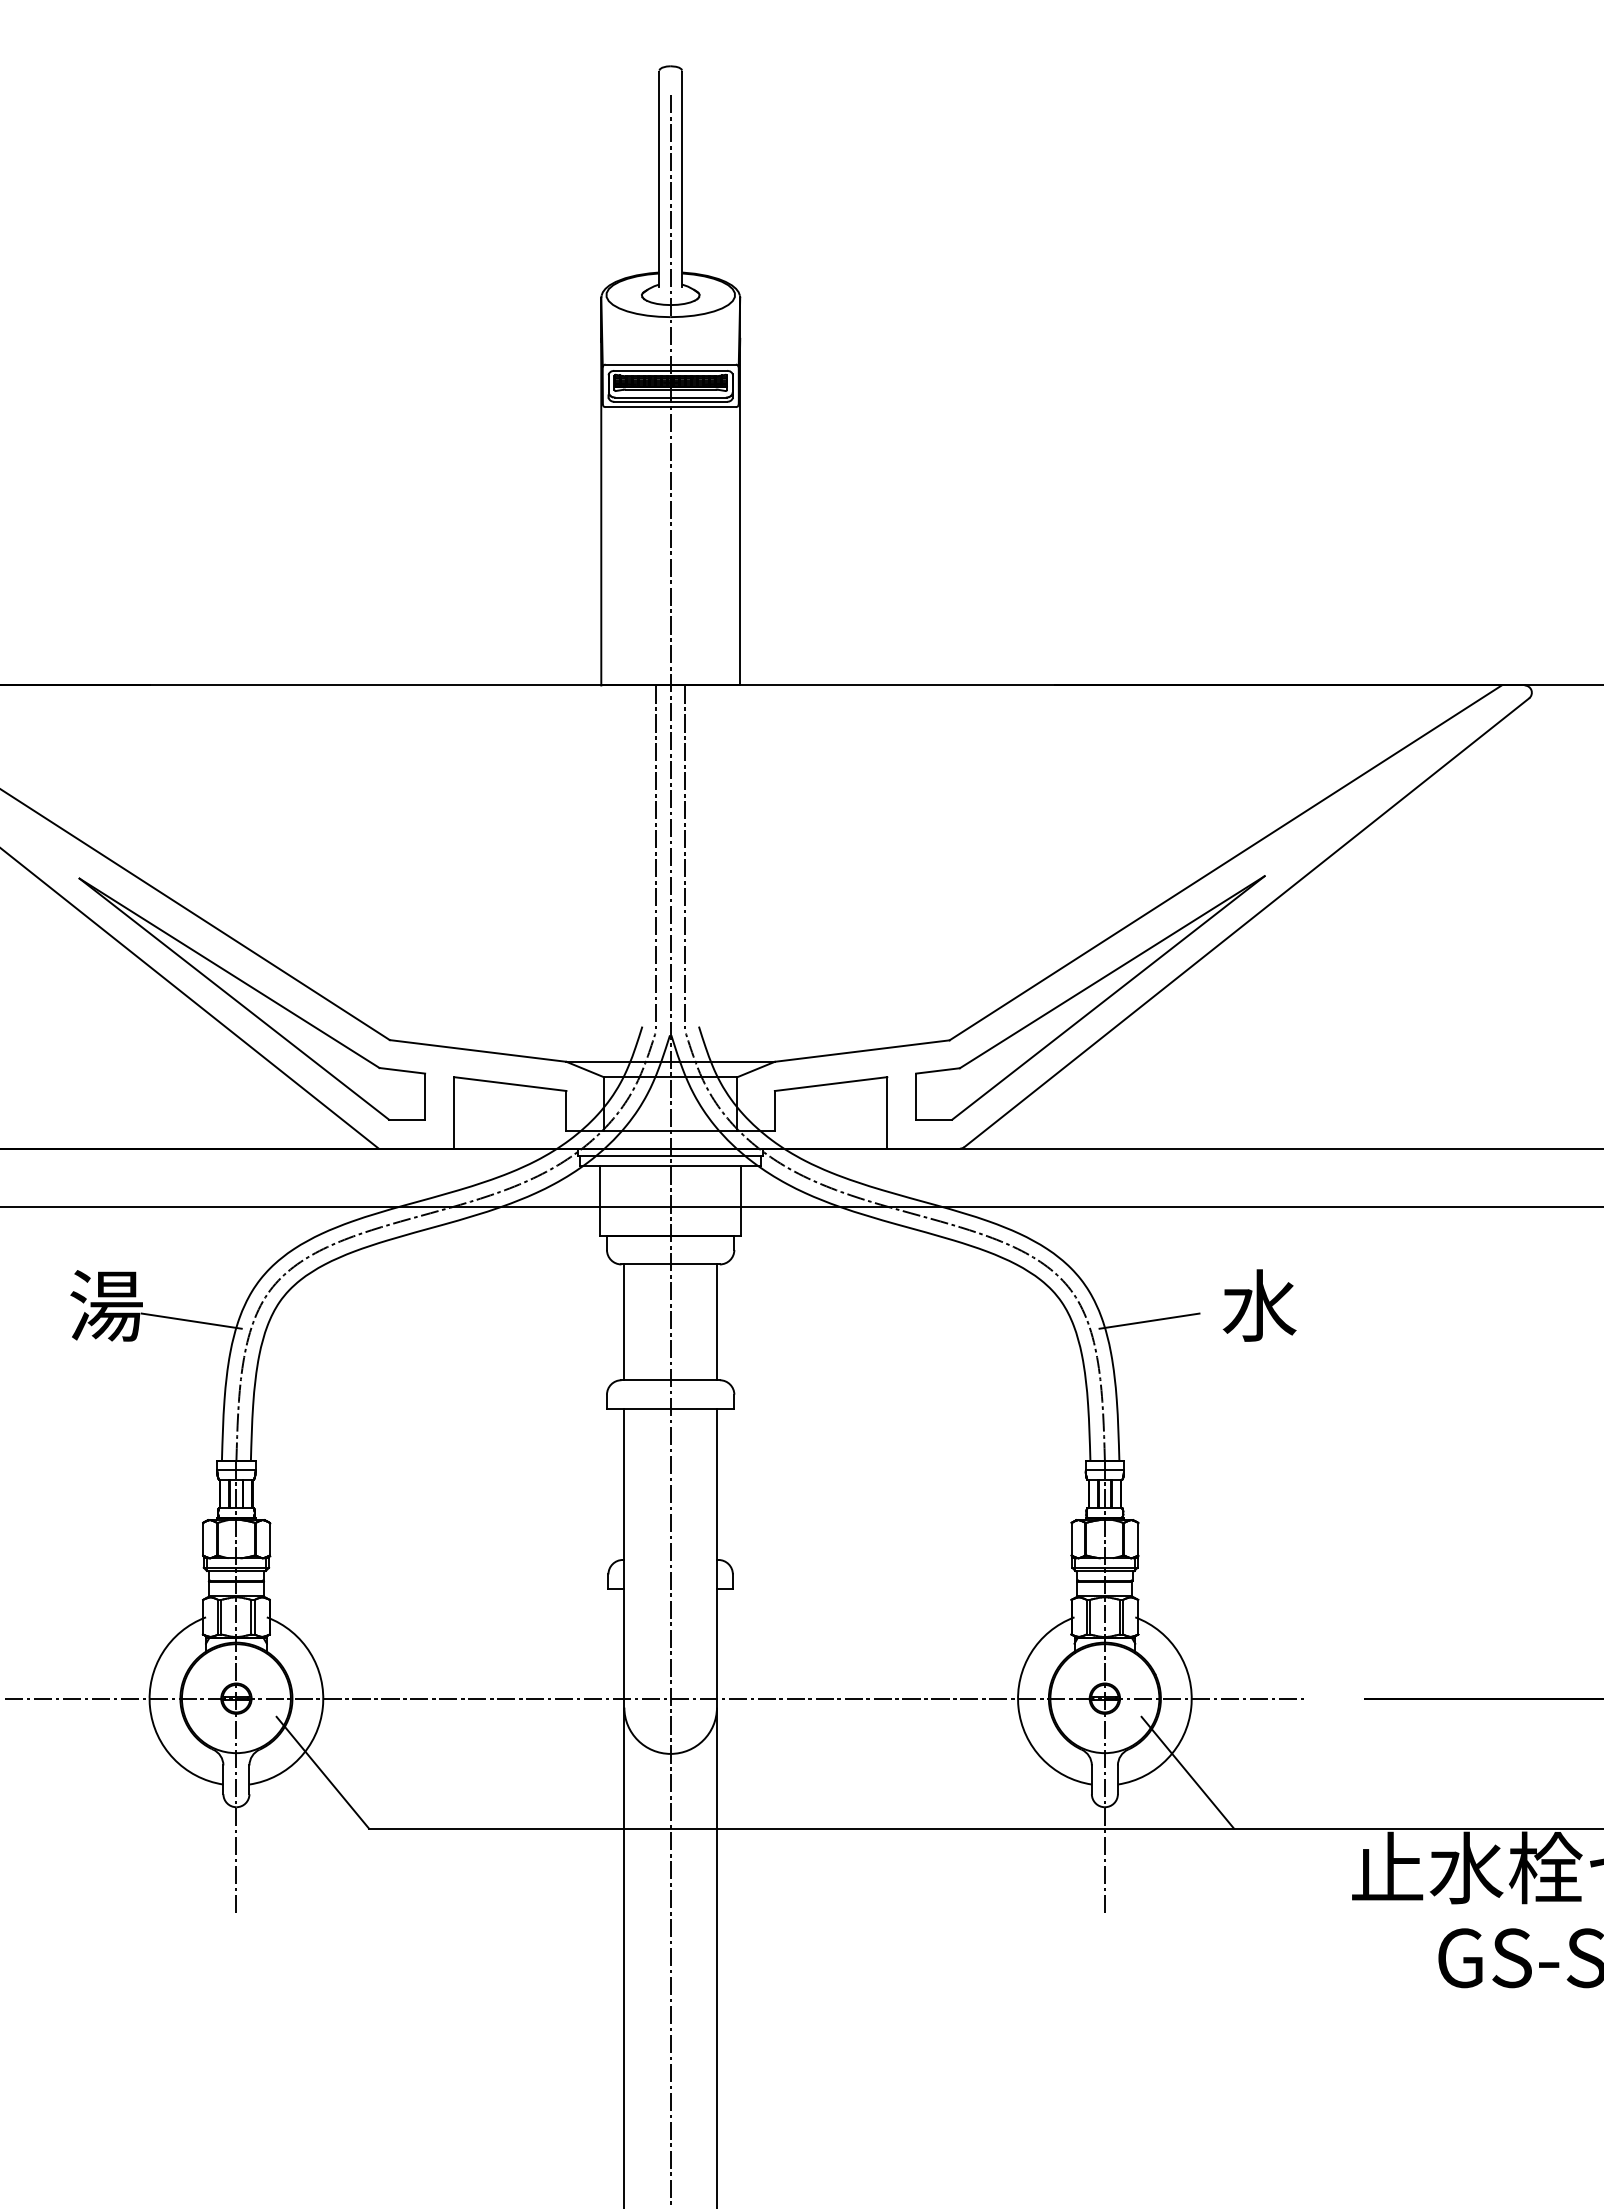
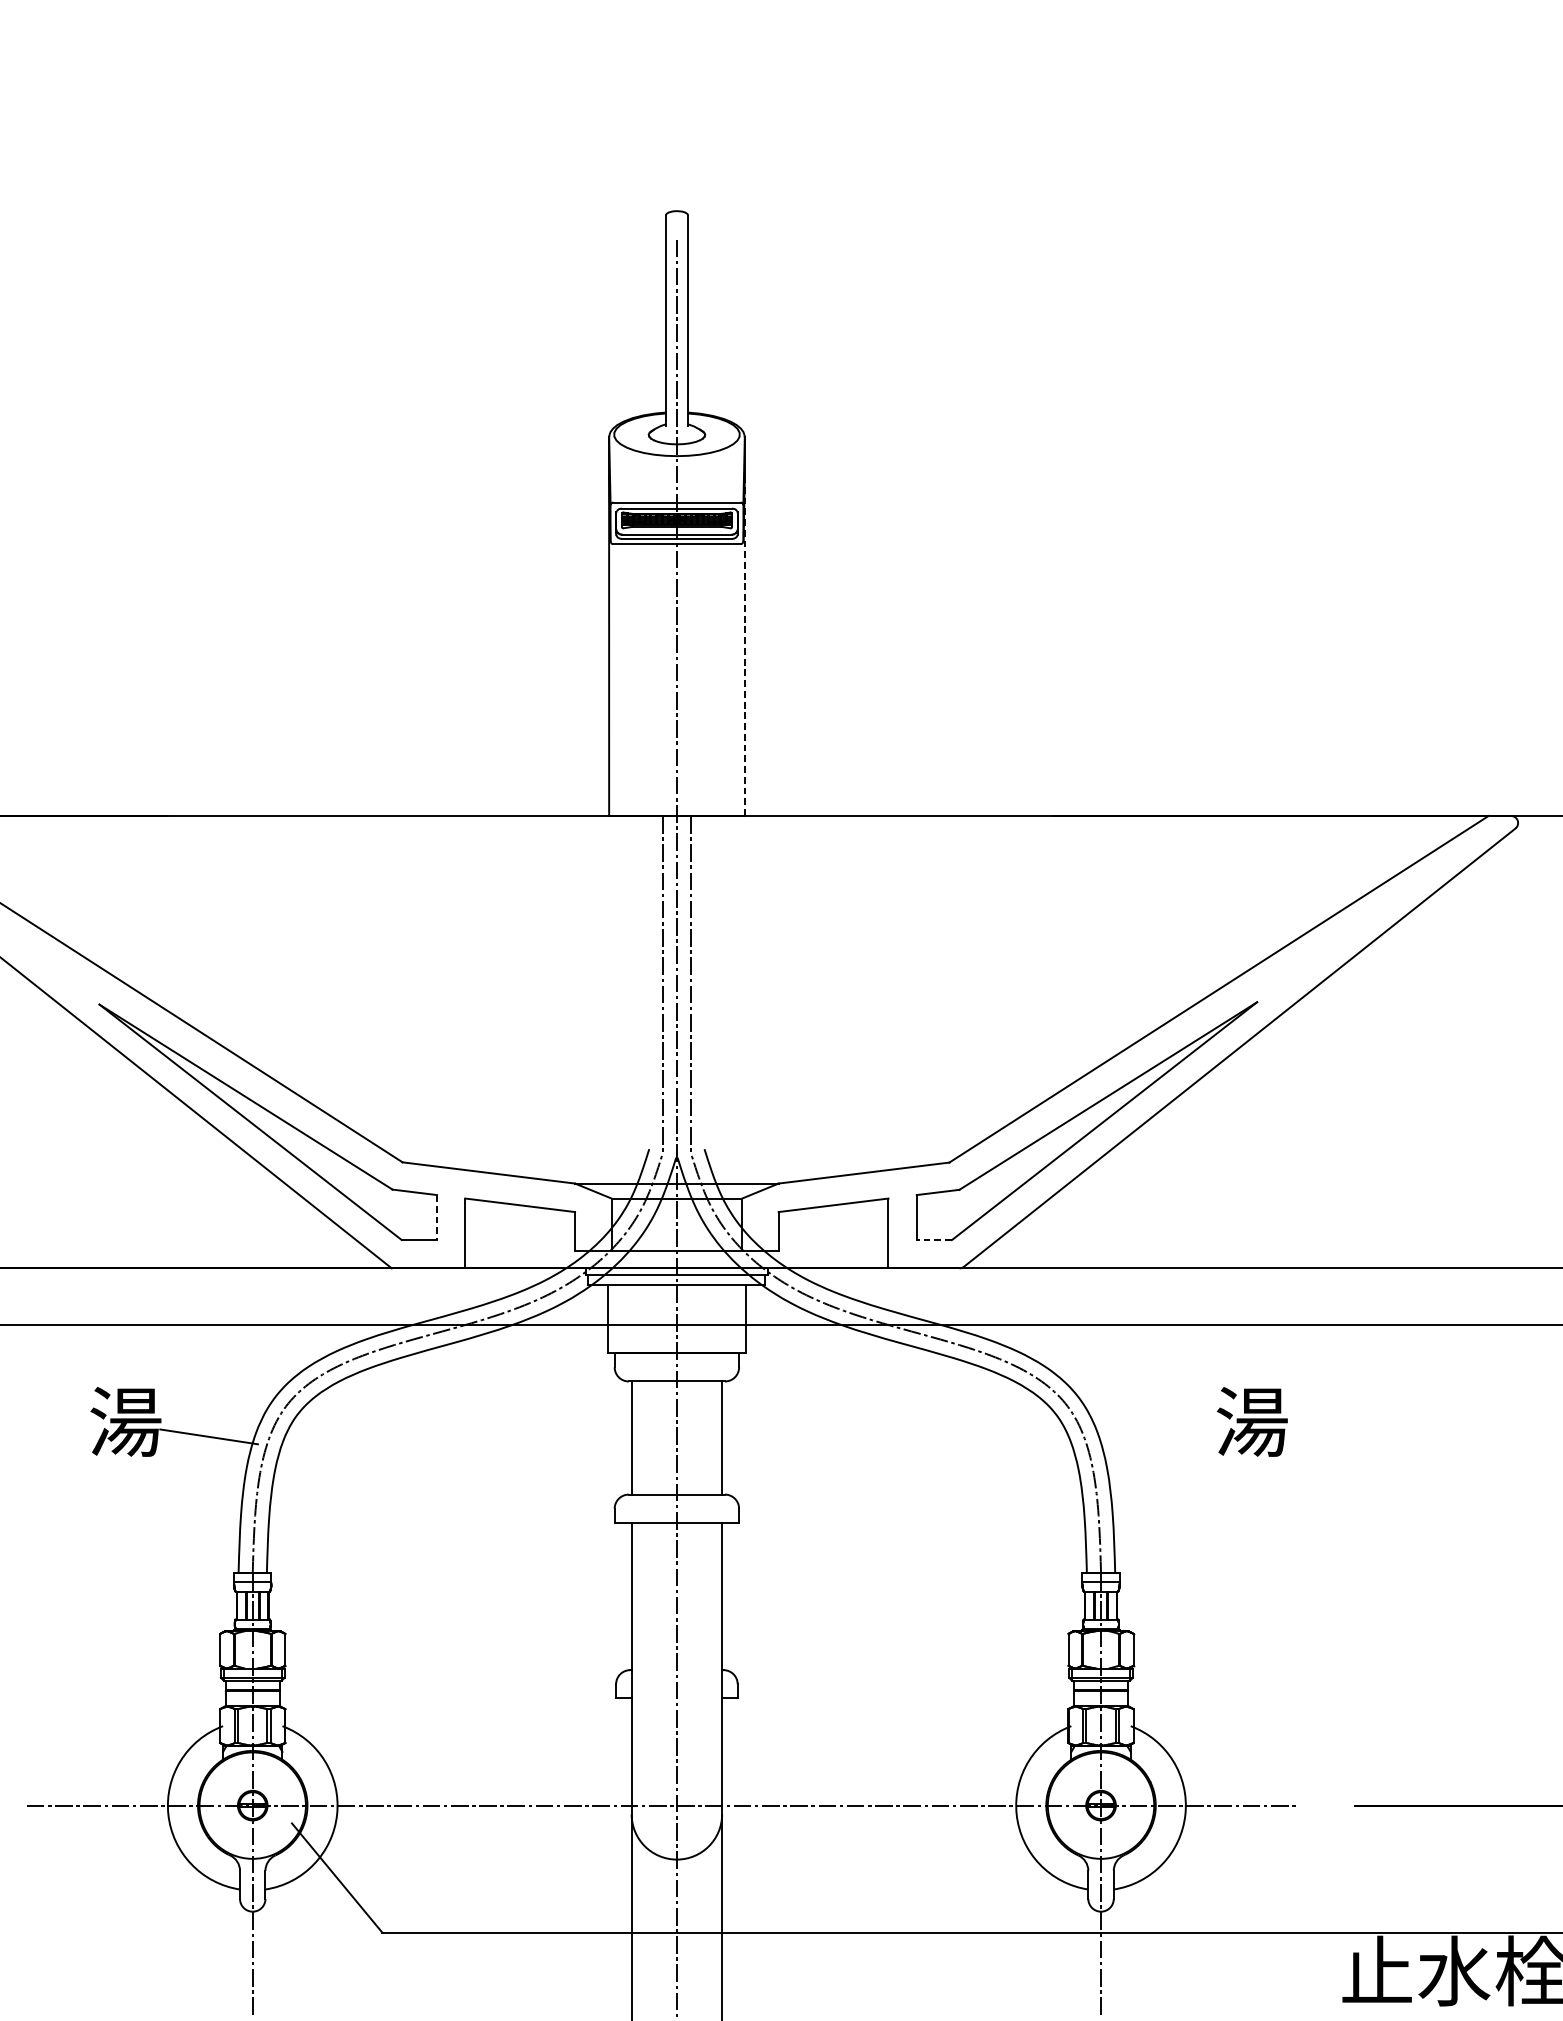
line: (740, 512) -> (745, 646), solid -> dashed
line: (425, 1097) -> (437, 1218), solid -> dashed
line: (933, 1119) -> (933, 1239), solid -> dashed
text: (1259, 1305) -> (1252, 1421), 水 -> 湯
line: (1149, 1320) -> (1144, 1436), removed
line: (1187, 1772) -> (1181, 1877), removed

